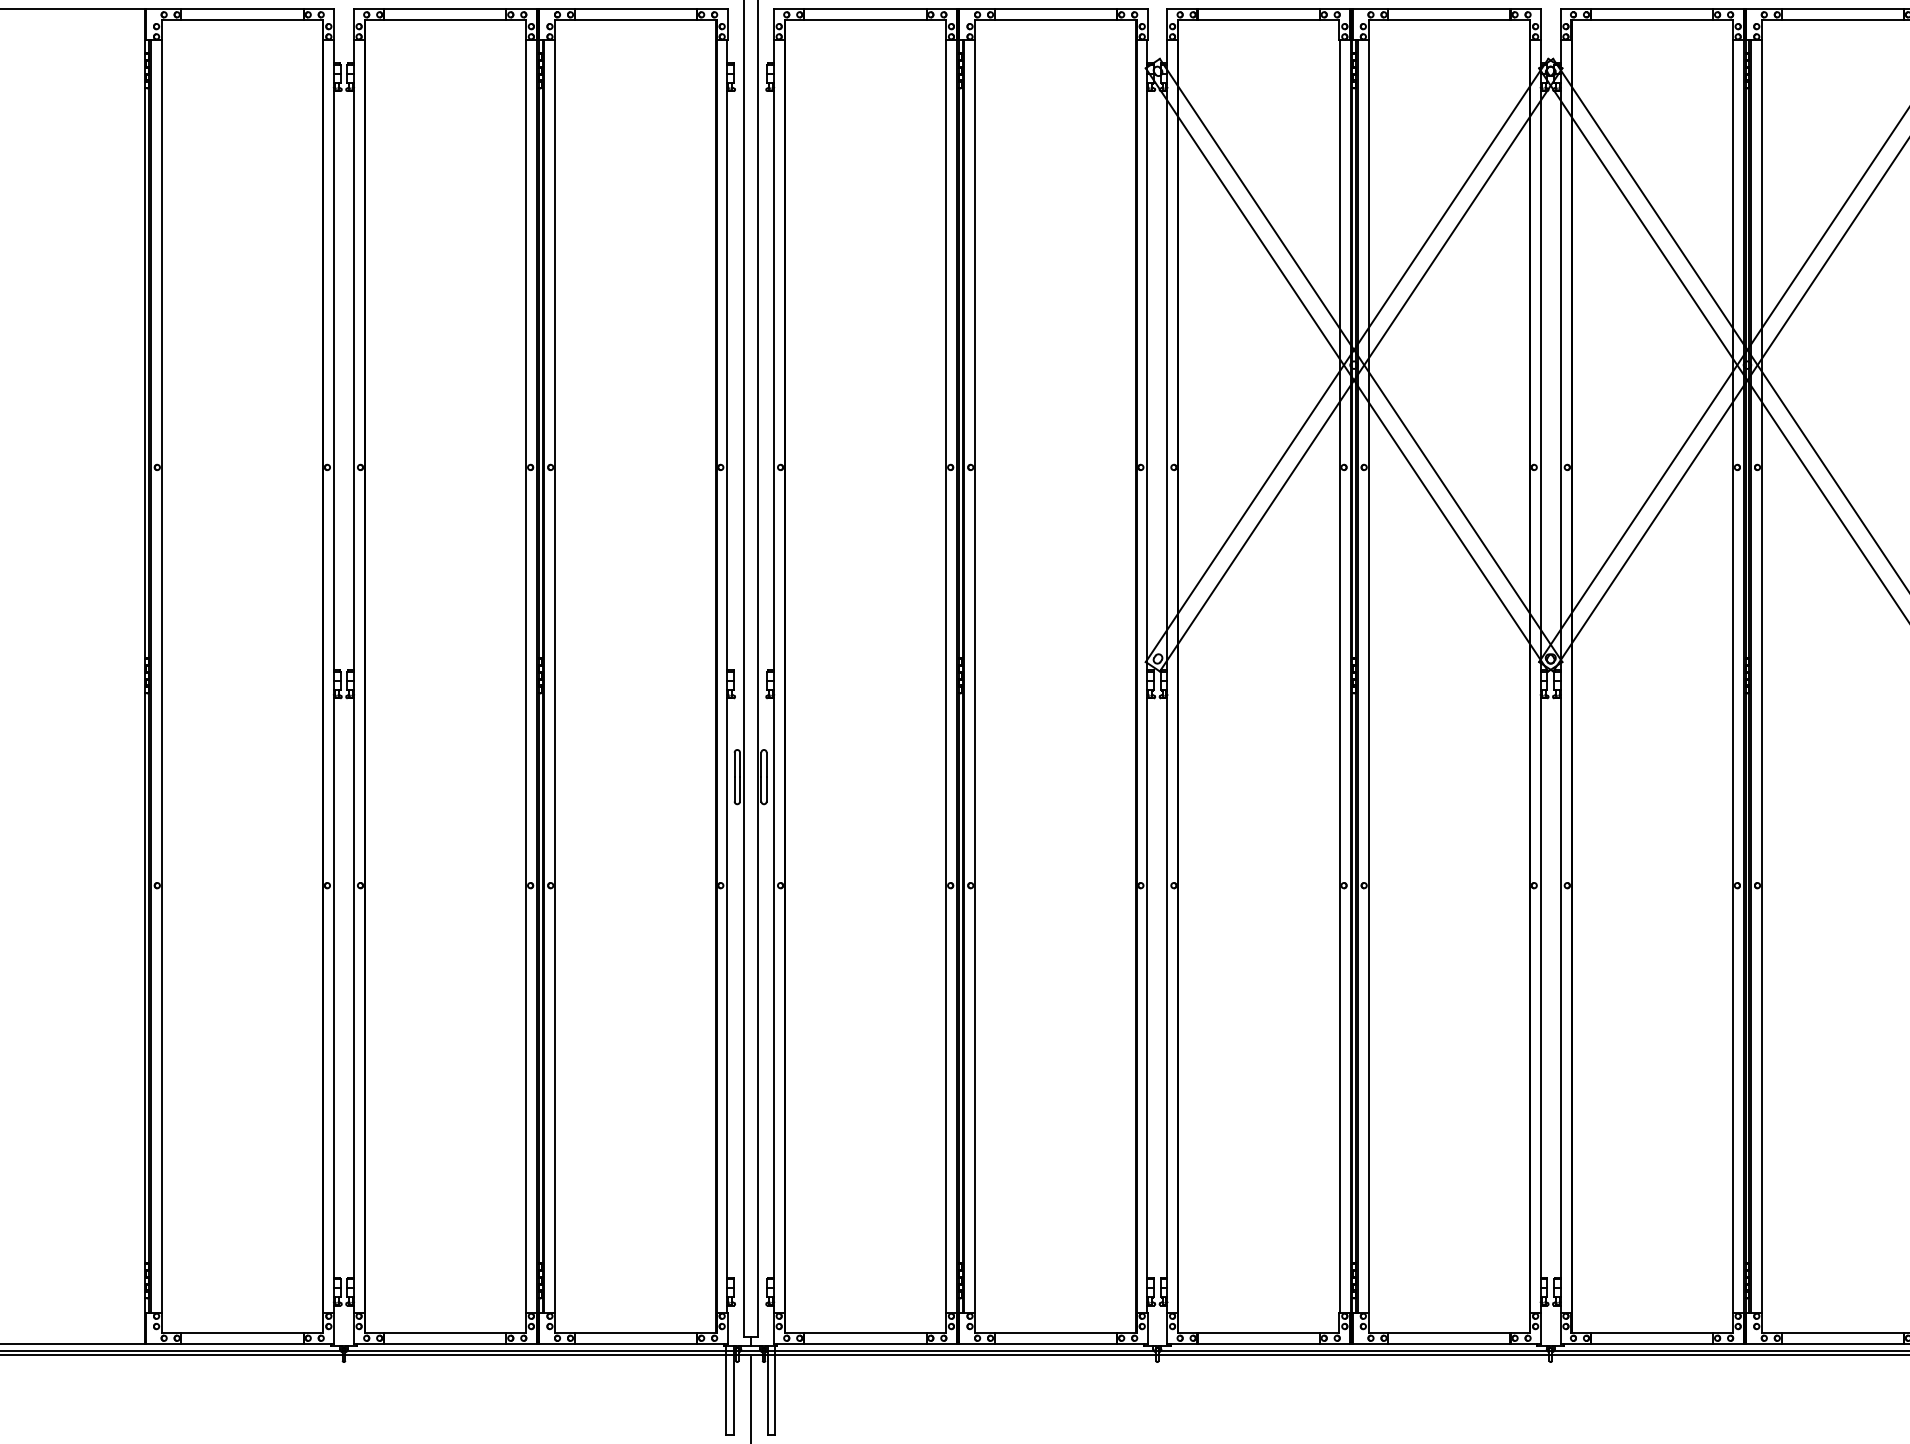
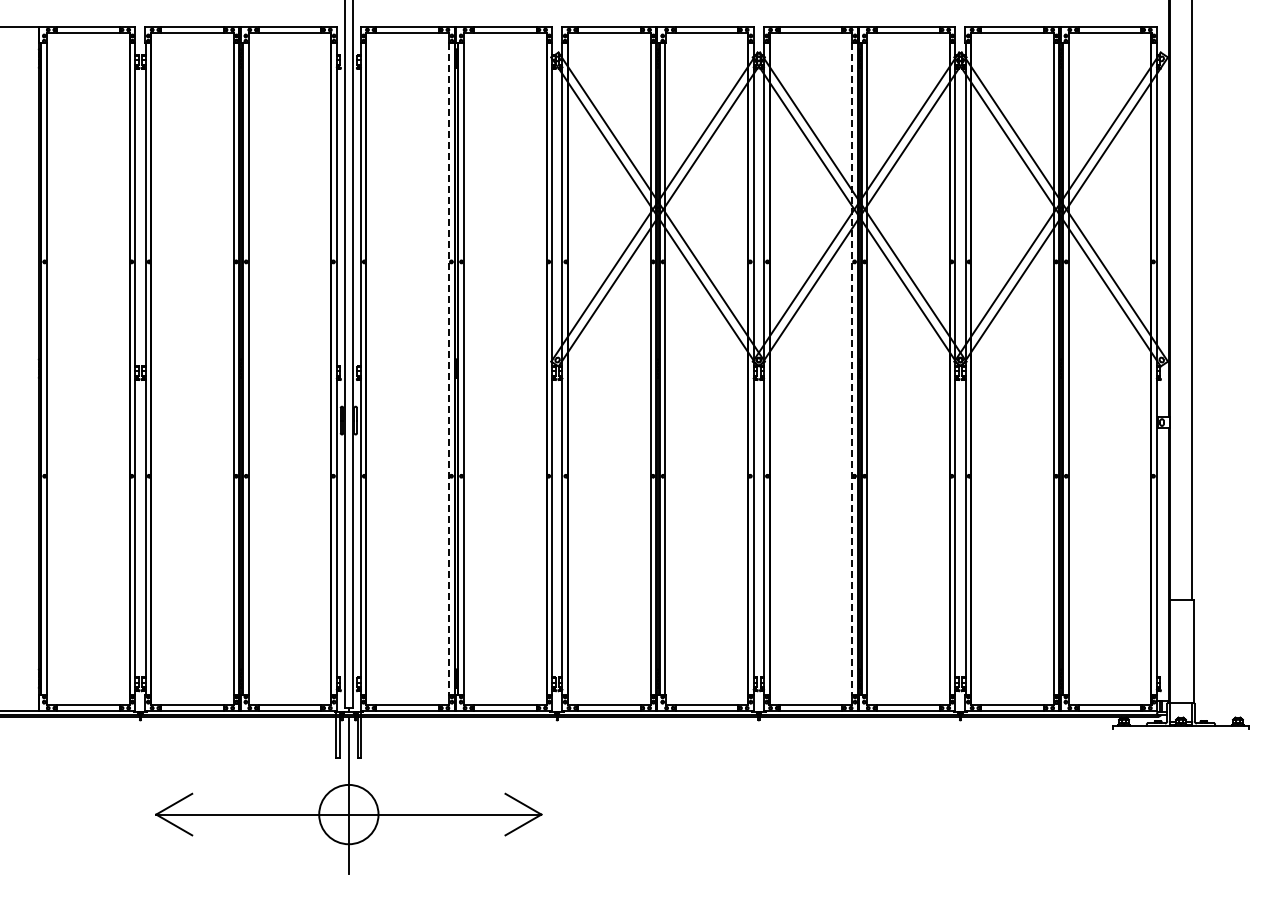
line: (947, 677) -> (449, 369), solid -> dashed
line: (1733, 677) -> (852, 369), solid -> dashed

